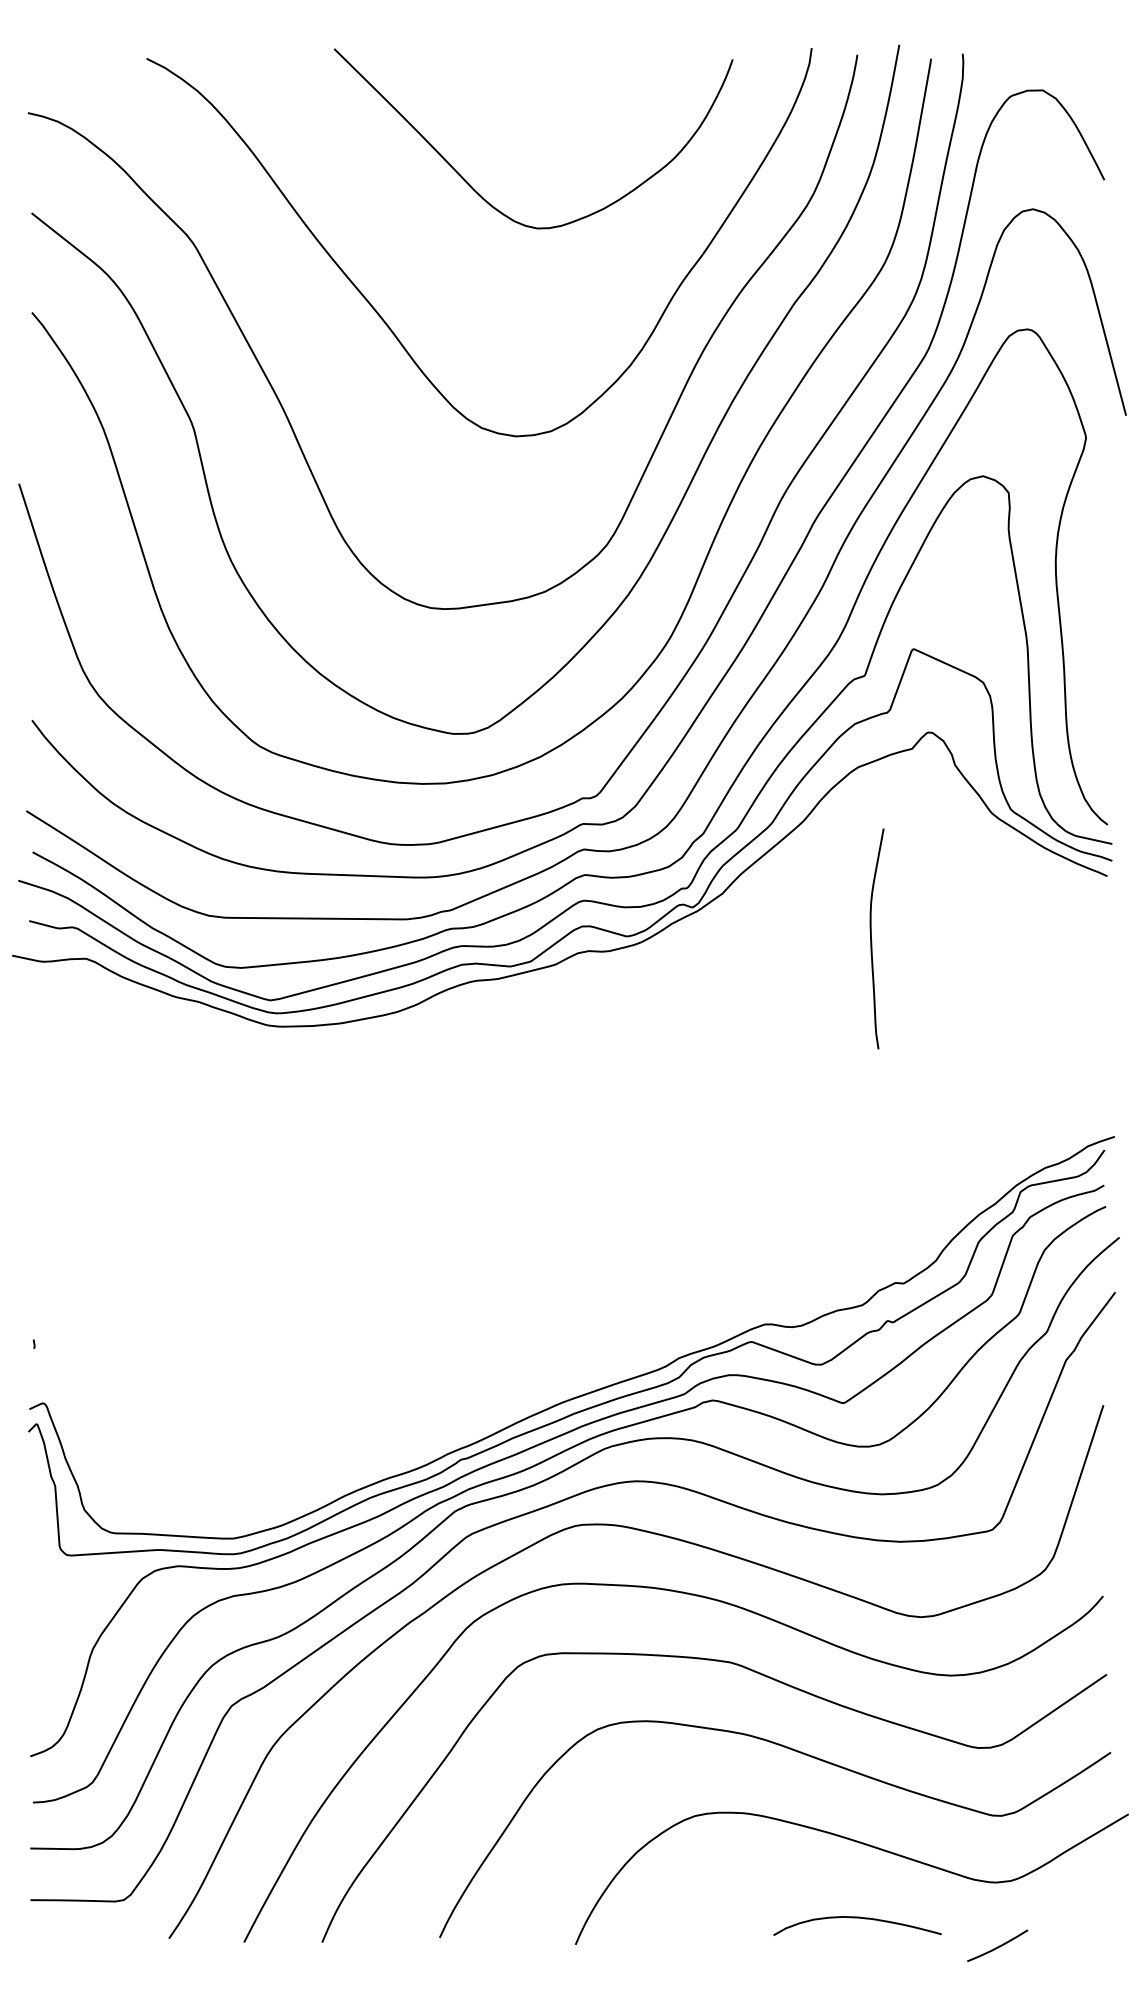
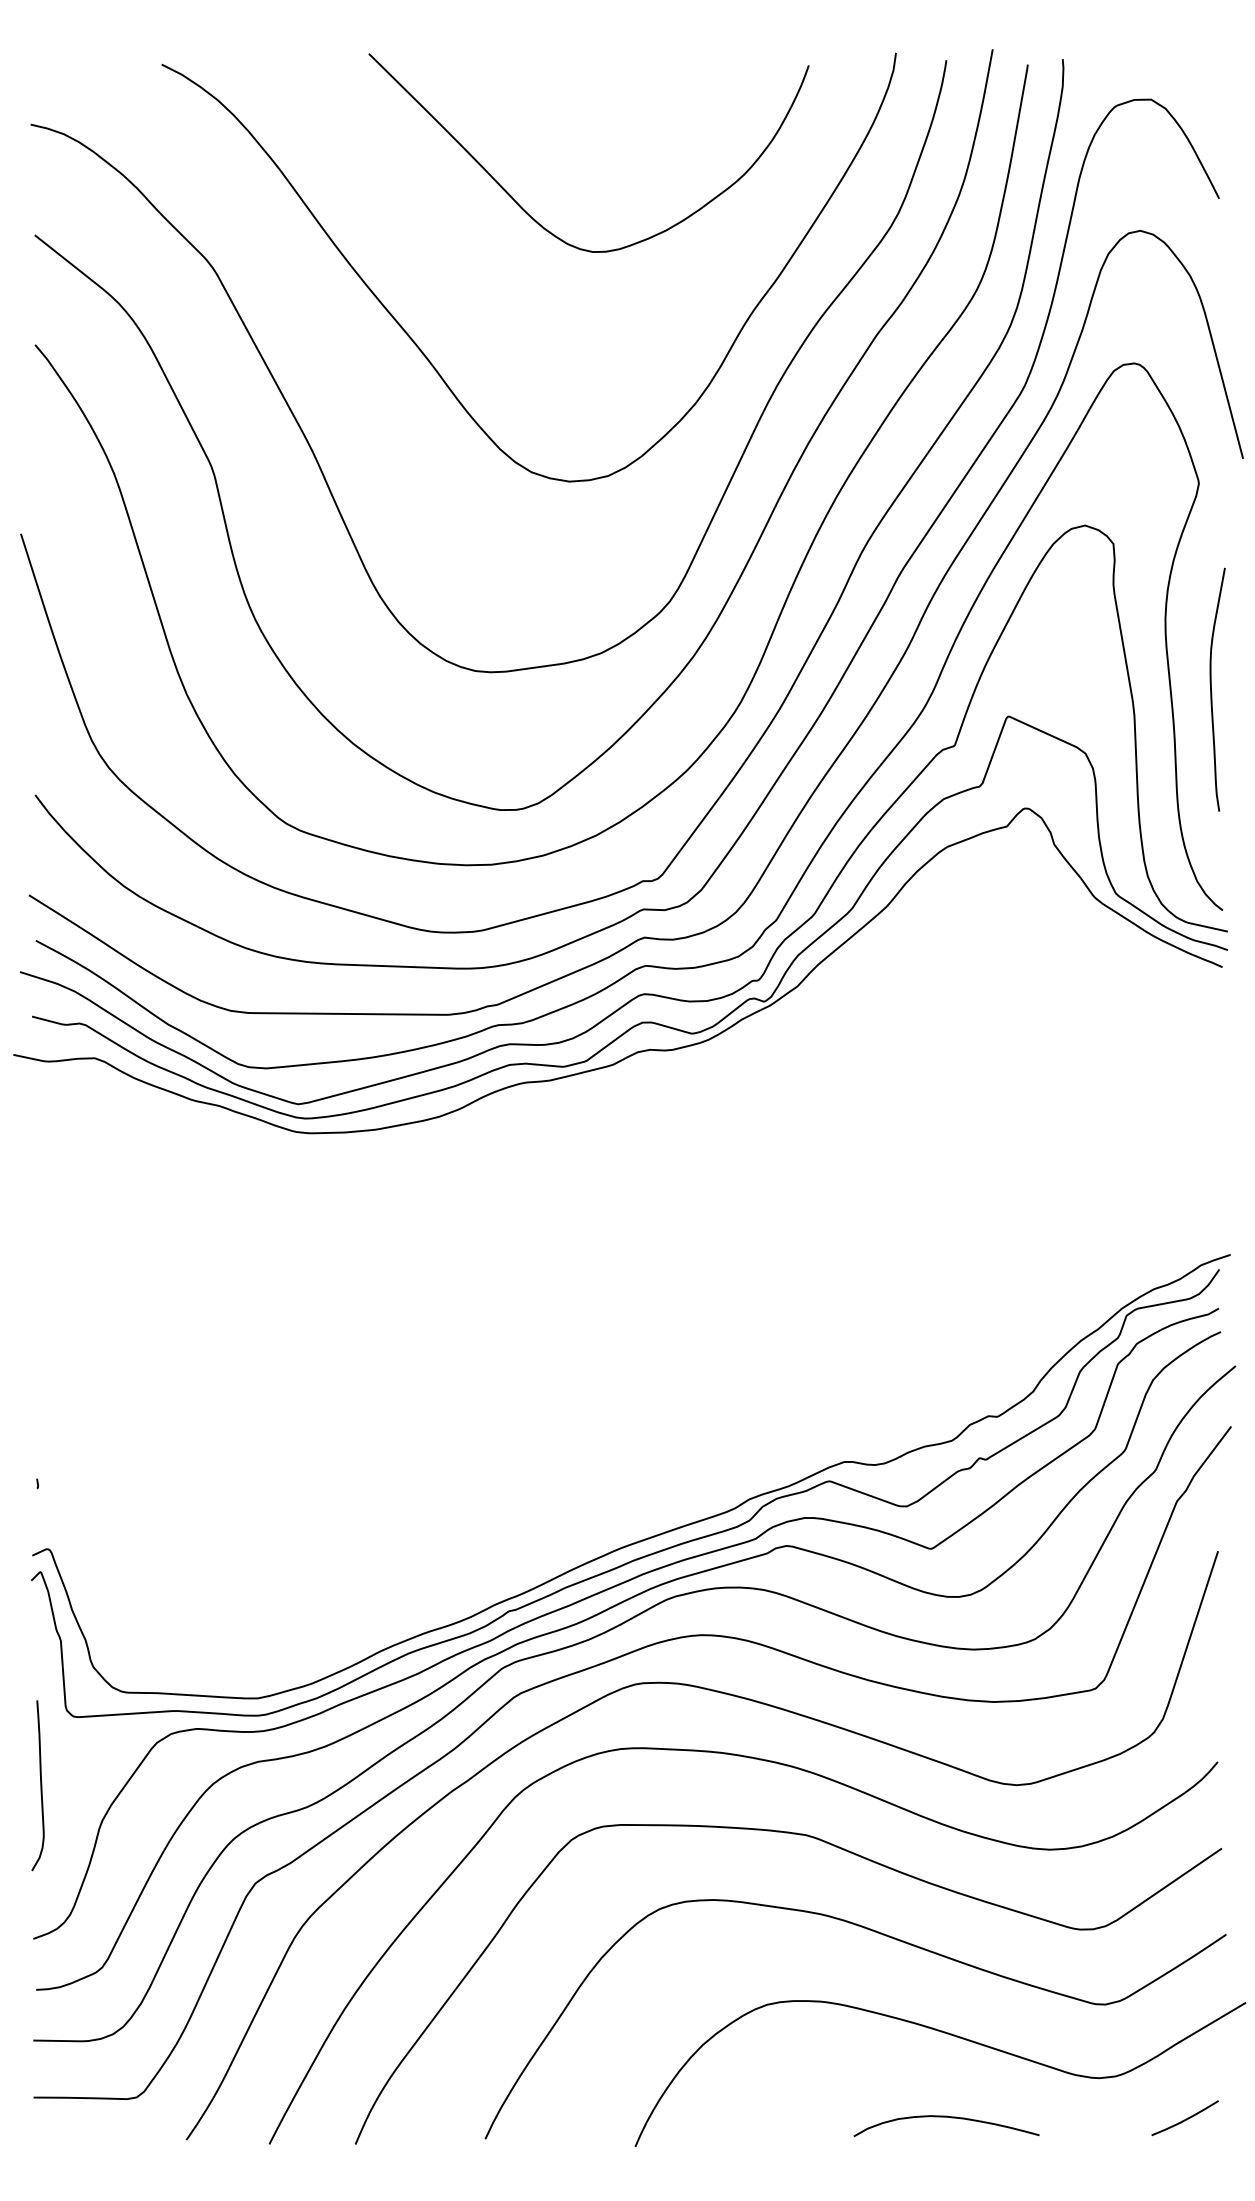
curve: (871, 938) -> (1211, 689), moved
curve: (36, 1617) -> (40, 1785), added
curve: (997, 1946) -> (1185, 2118), moved

